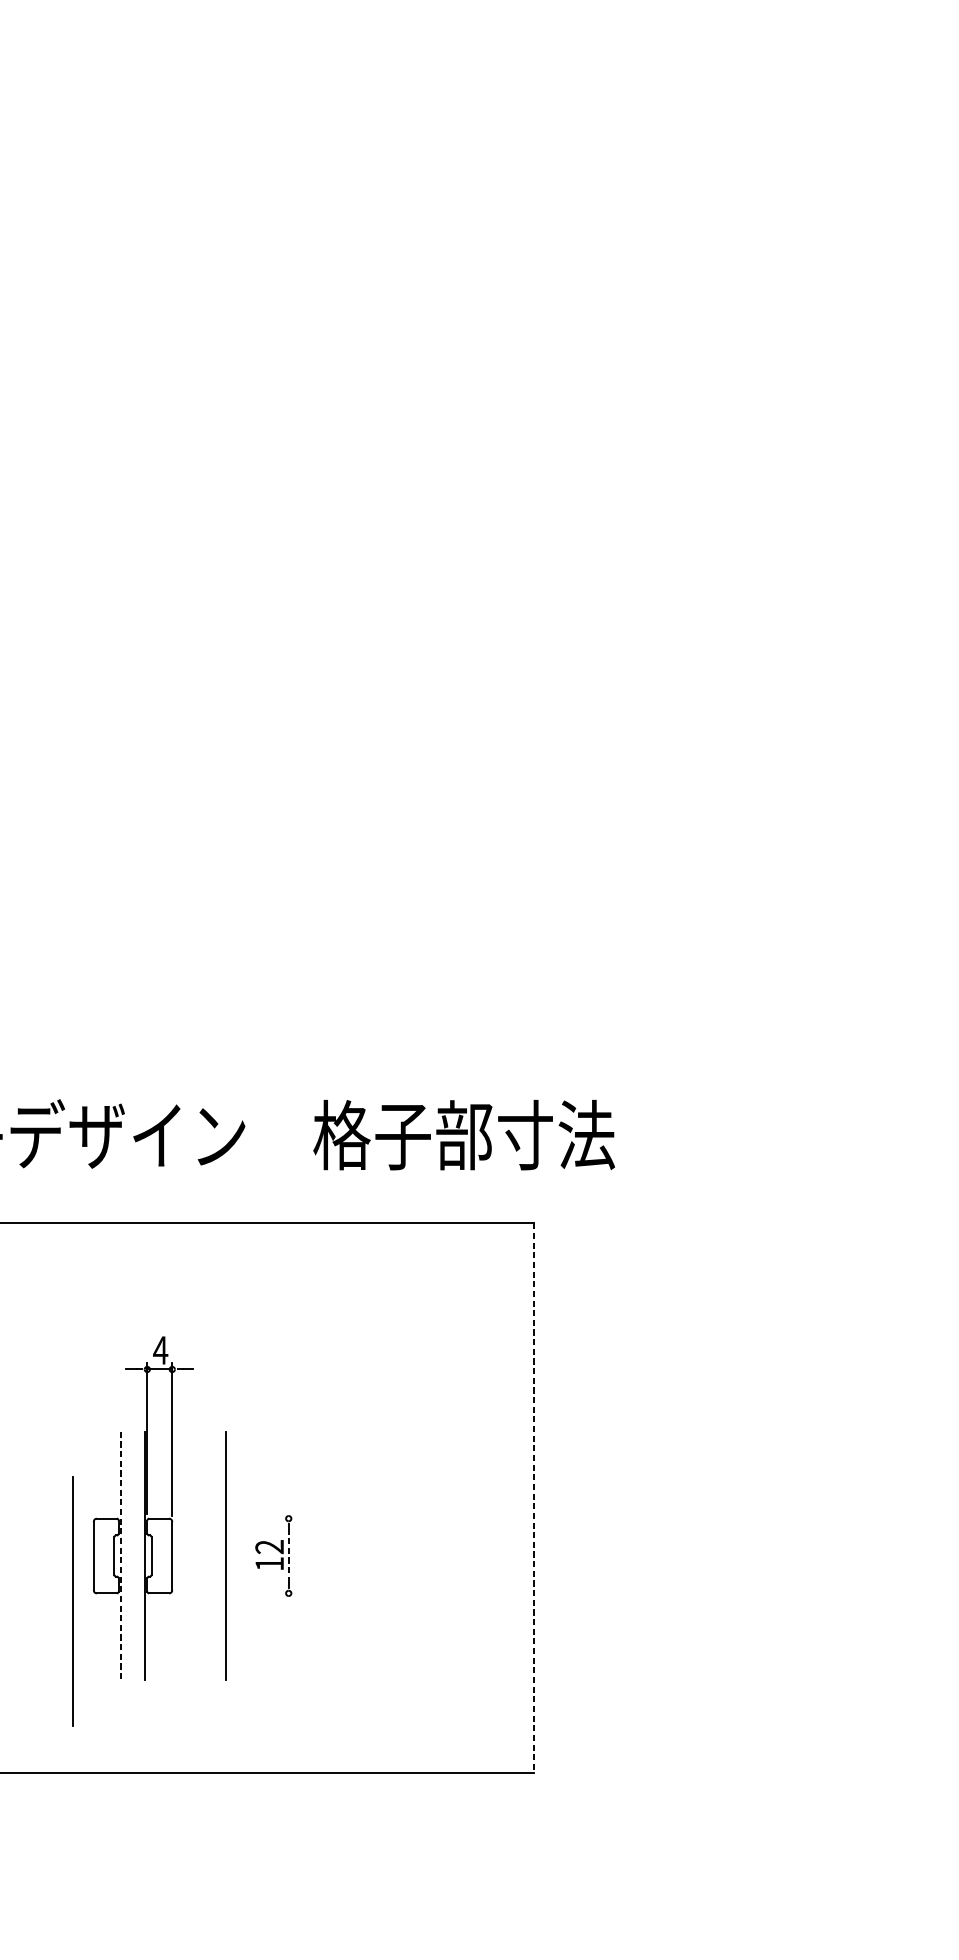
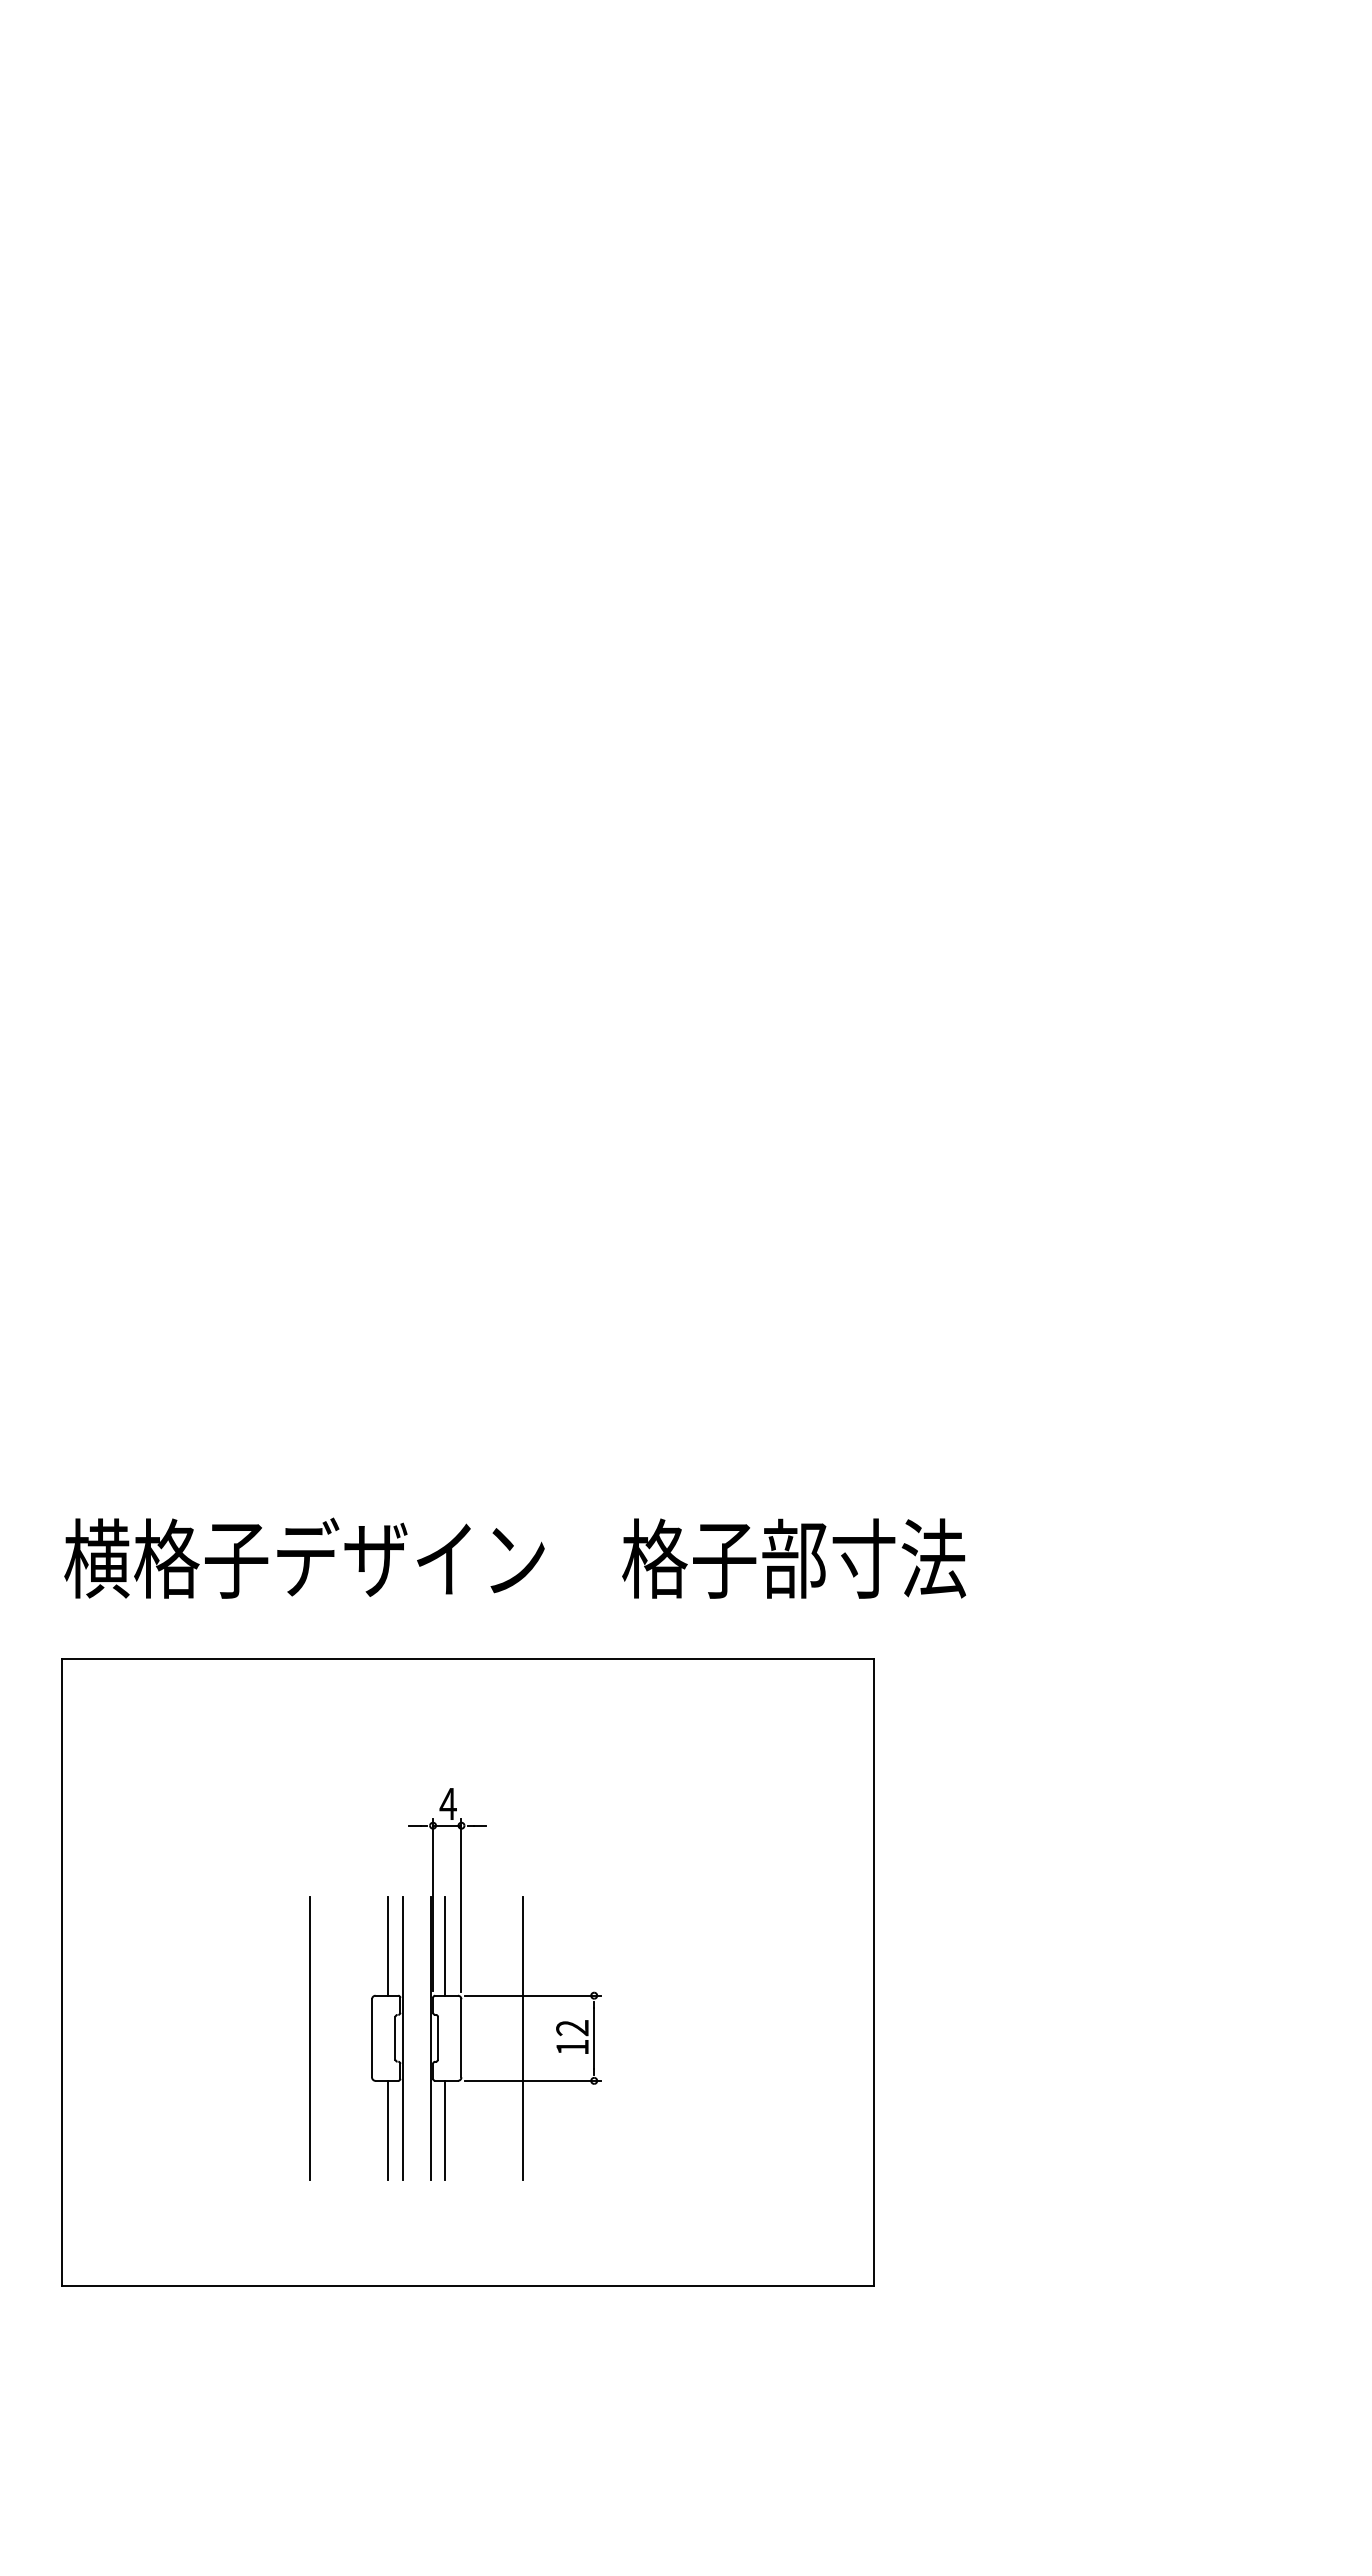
line: (108, 1474) -> (388, 1945), added
line: (158, 1474) -> (445, 1945), added
line: (533, 1499) -> (873, 1973), dashed -> solid
line: (235, 1518) -> (533, 1995), added
line: (120, 1556) -> (402, 2038), dashed -> solid
line: (288, 1556) -> (594, 2038), dashed -> solid
line: (235, 1593) -> (533, 2080), added
line: (72, 1601) -> (309, 2038), moved
line: (108, 1636) -> (388, 2129), added
line: (158, 1636) -> (445, 2129), added

